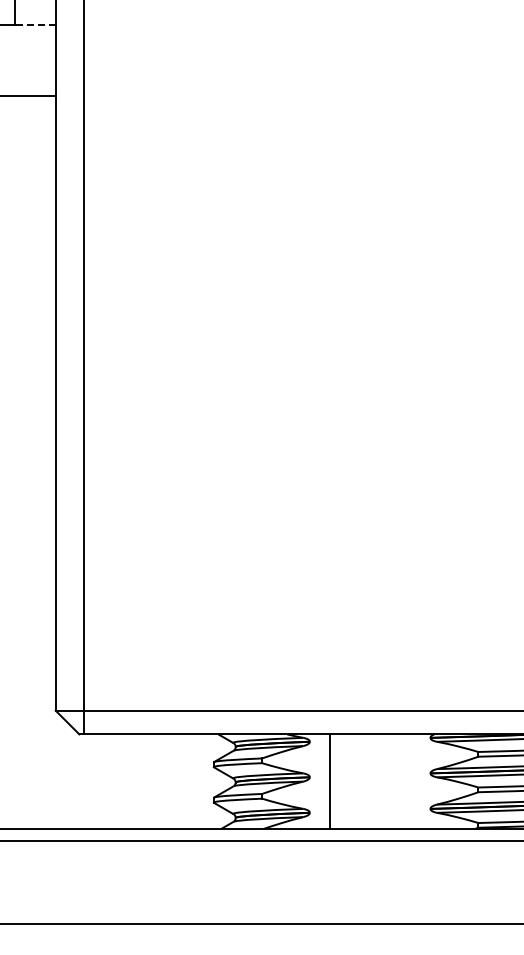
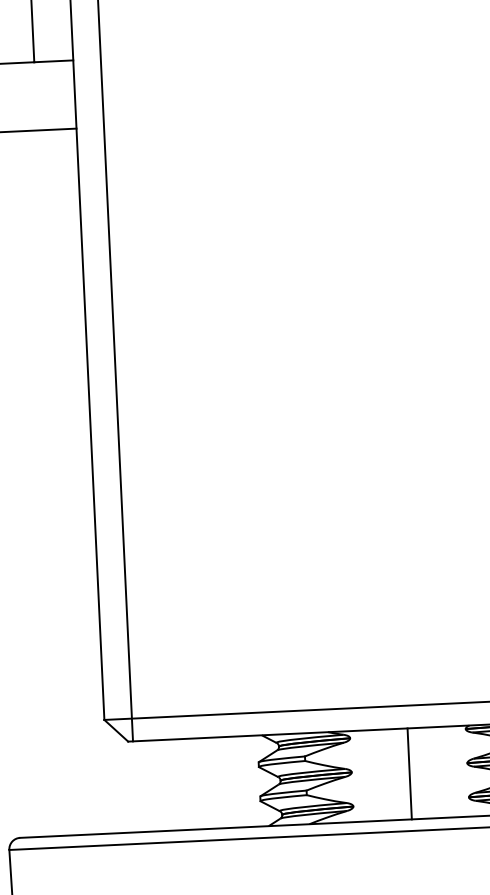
line: (34, 24) -> (52, 61), dashed -> solid
line: (330, 781) -> (410, 773), moved

